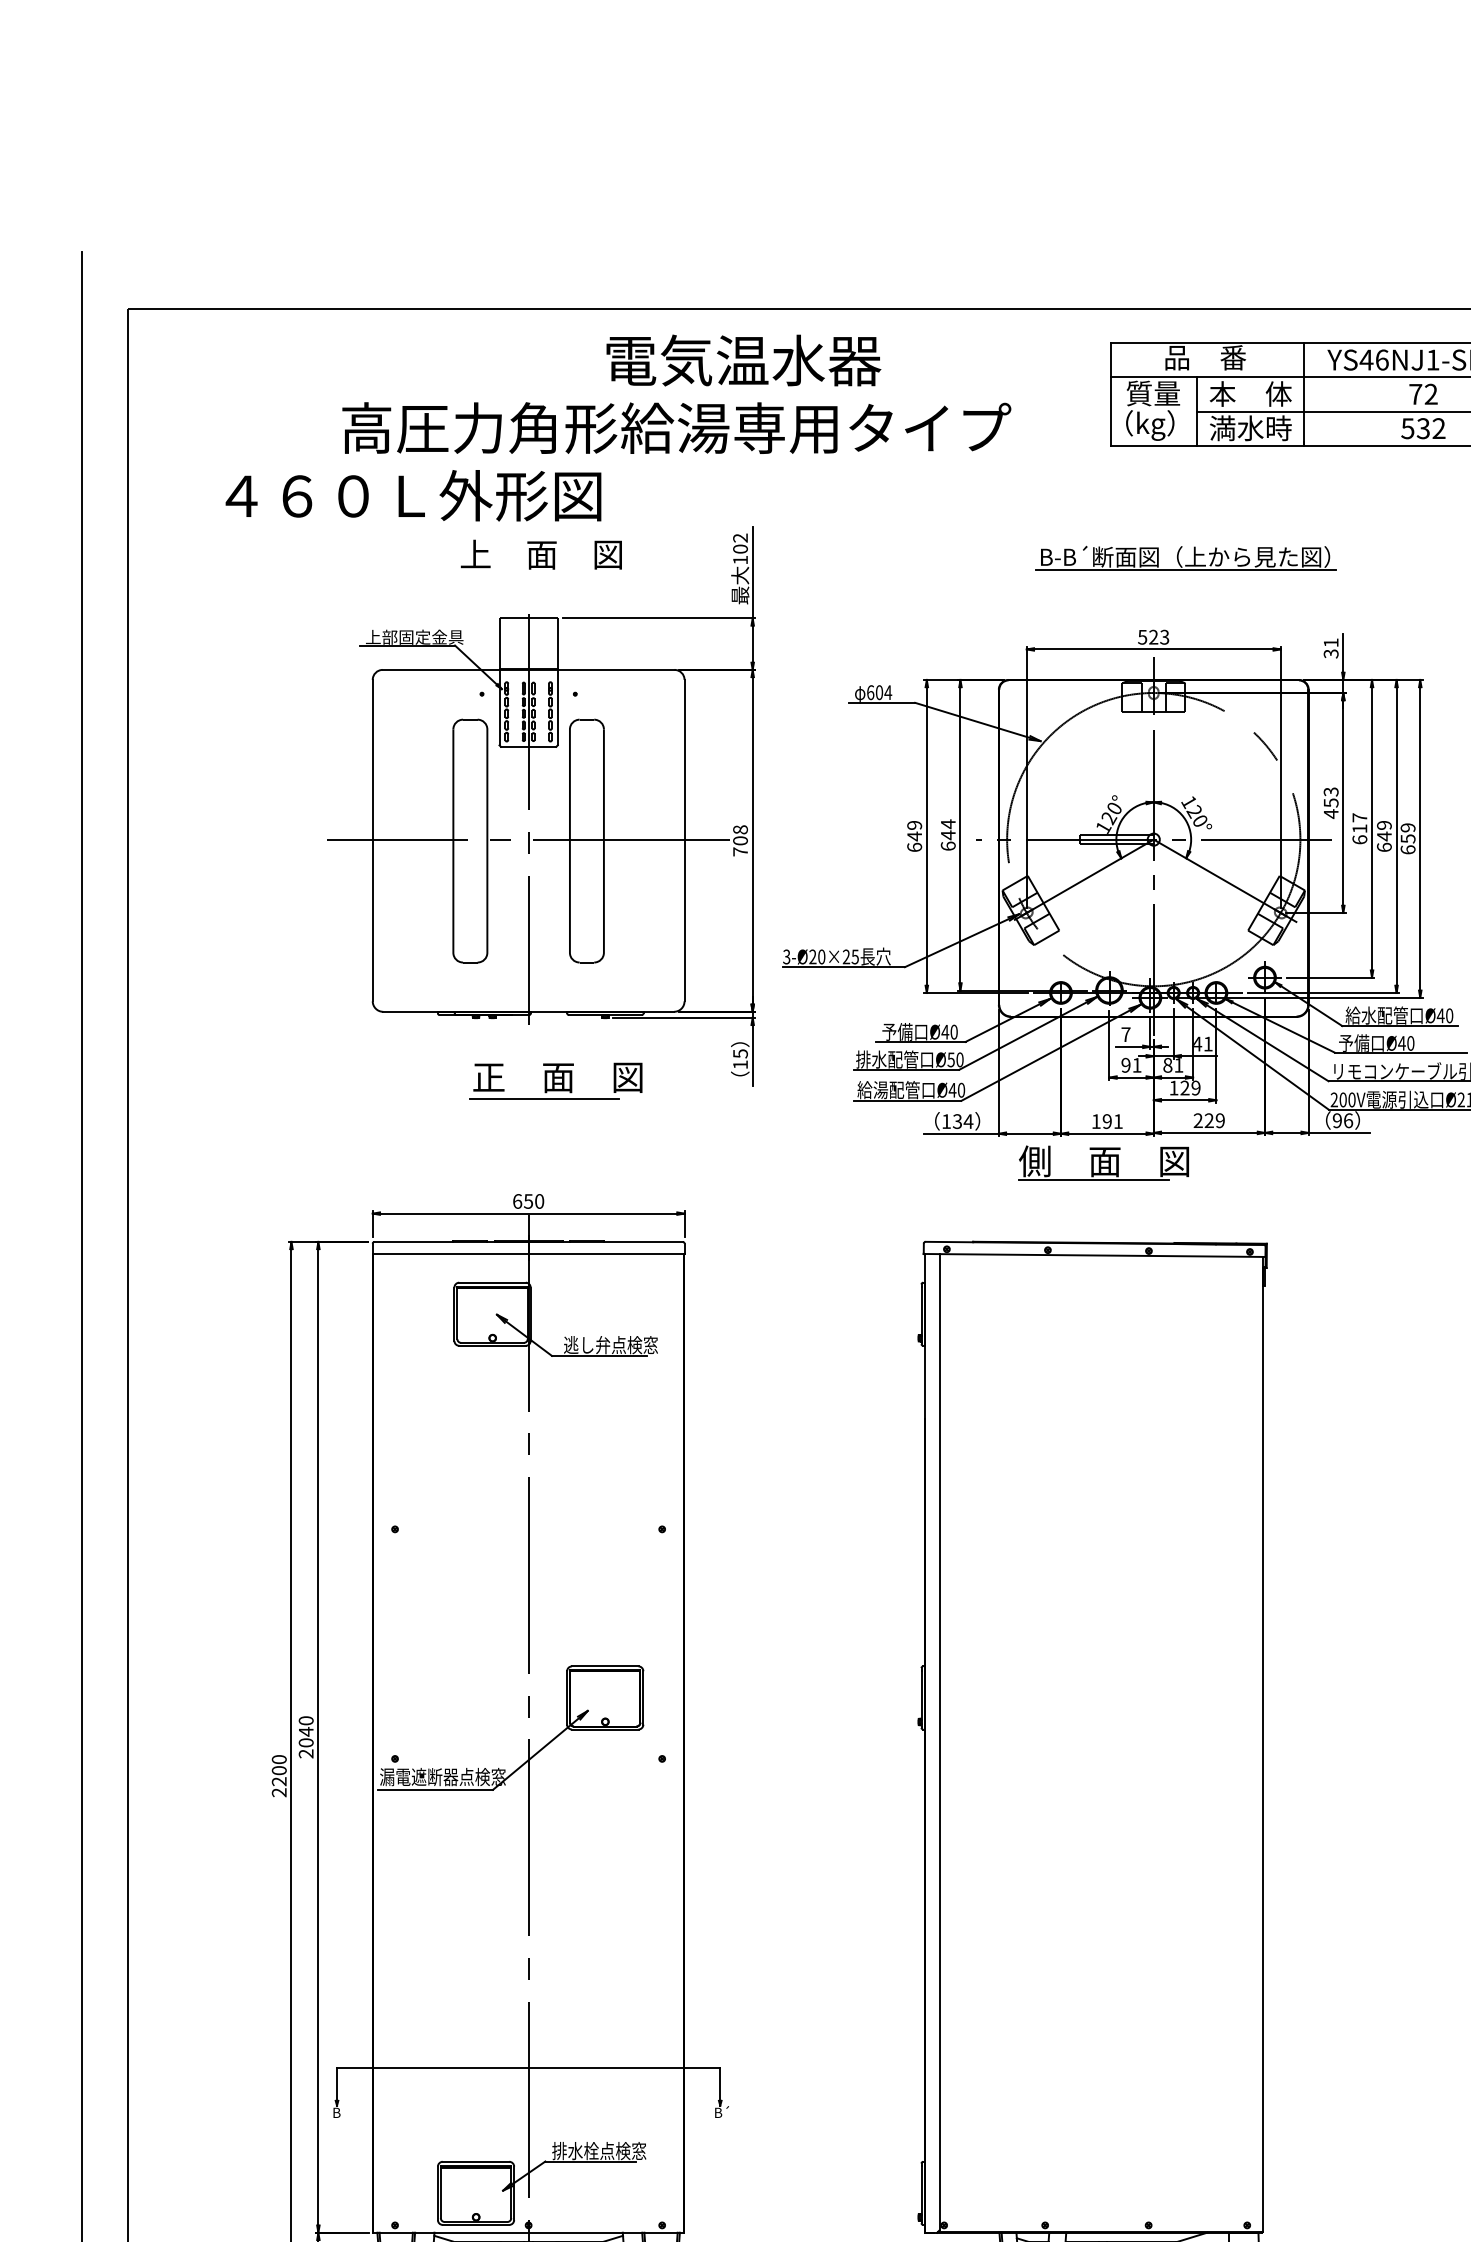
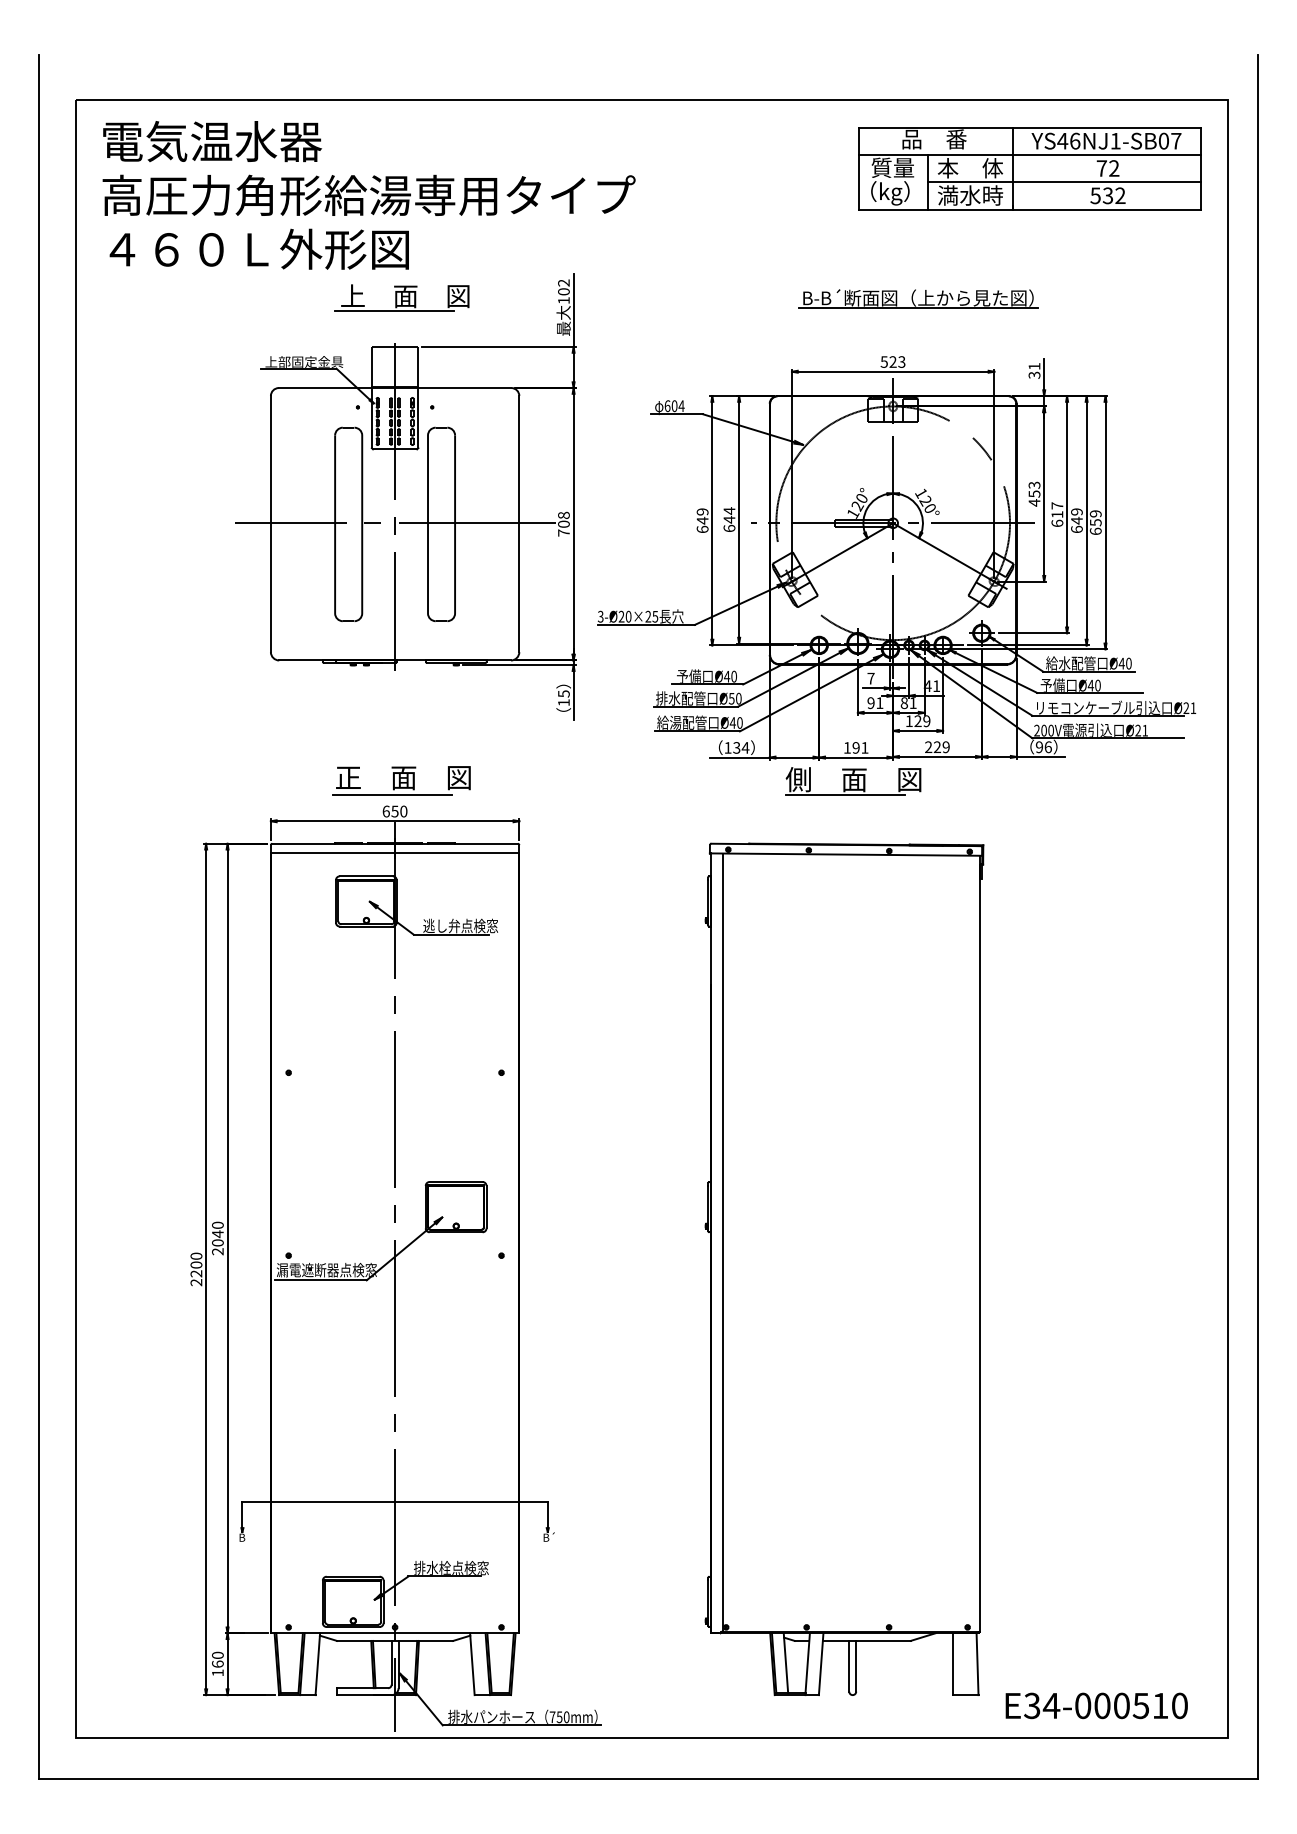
text: (743, 360) -> (212, 141), moved
text: (675, 426) -> (368, 194), moved
text: (412, 494) -> (258, 248), moved
line: (526, 573) -> (393, 311), added
part: (555, 1080) -> (401, 780), moved

